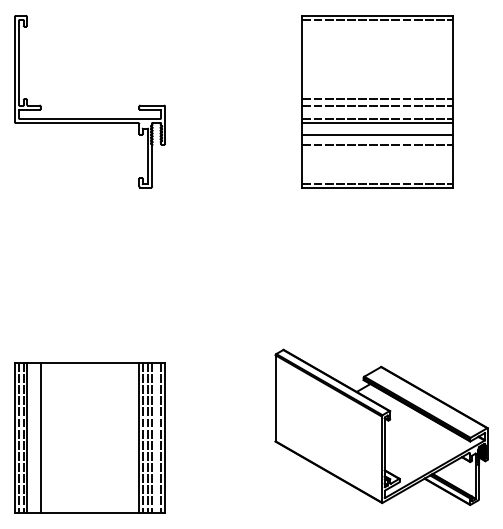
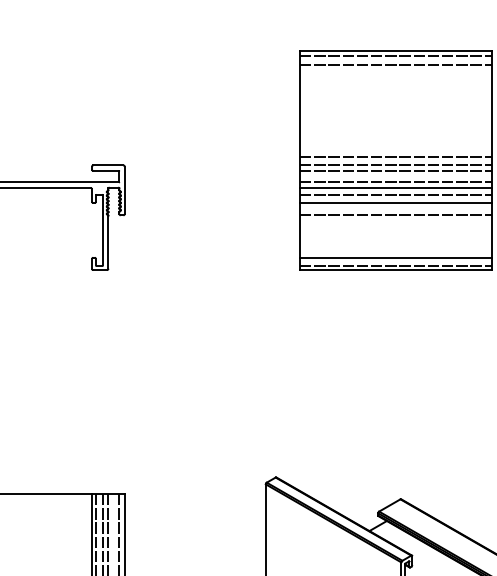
line: (377, 26) -> (395, 64), added
line: (377, 109) -> (395, 170), added
line: (377, 128) -> (395, 194), added
line: (377, 177) -> (395, 257), added

